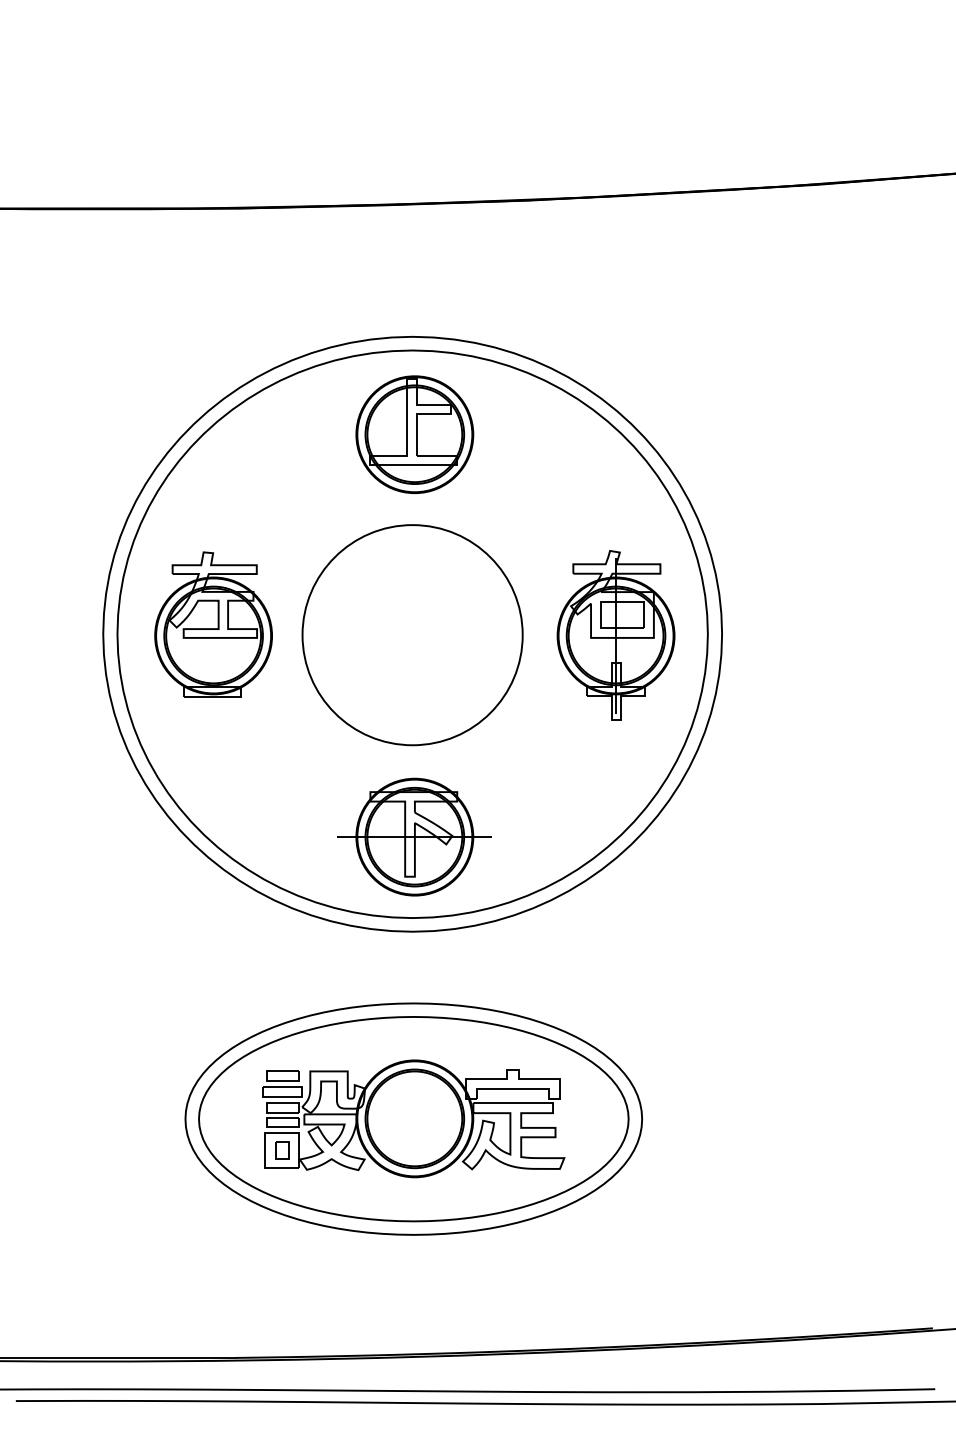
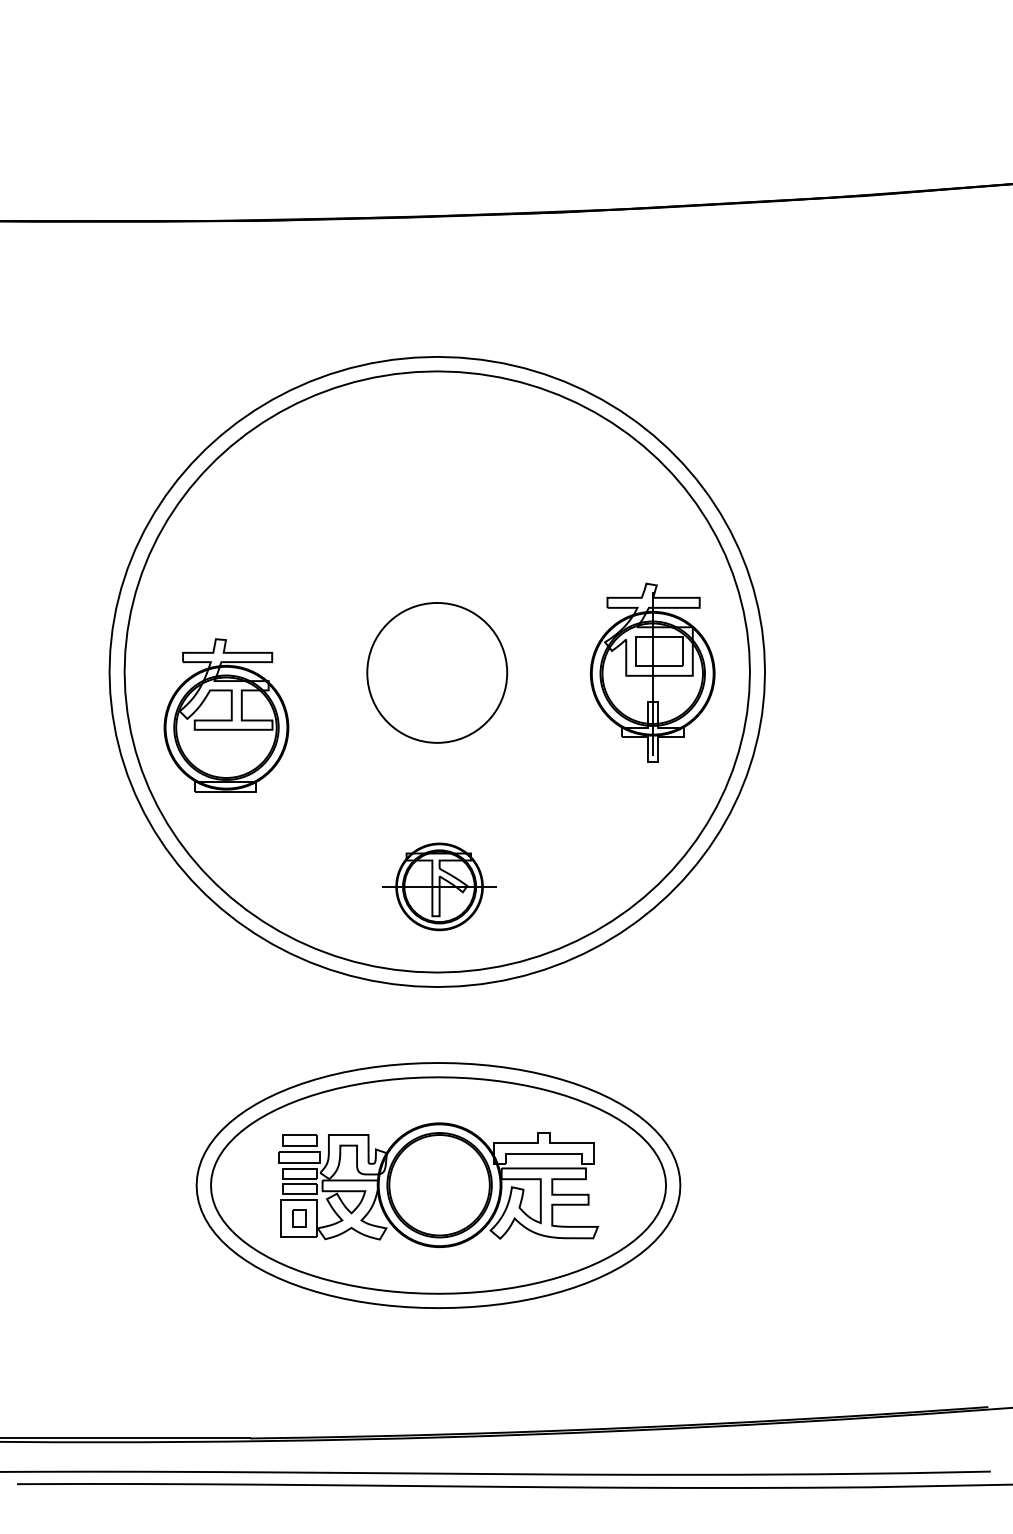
part: (414, 434) -> (439, 460), removed
part: (213, 624) -> (226, 715), moved
circle: (411, 634) -> (436, 672), size x0.6
part: (414, 836) -> (439, 886), size x0.7

